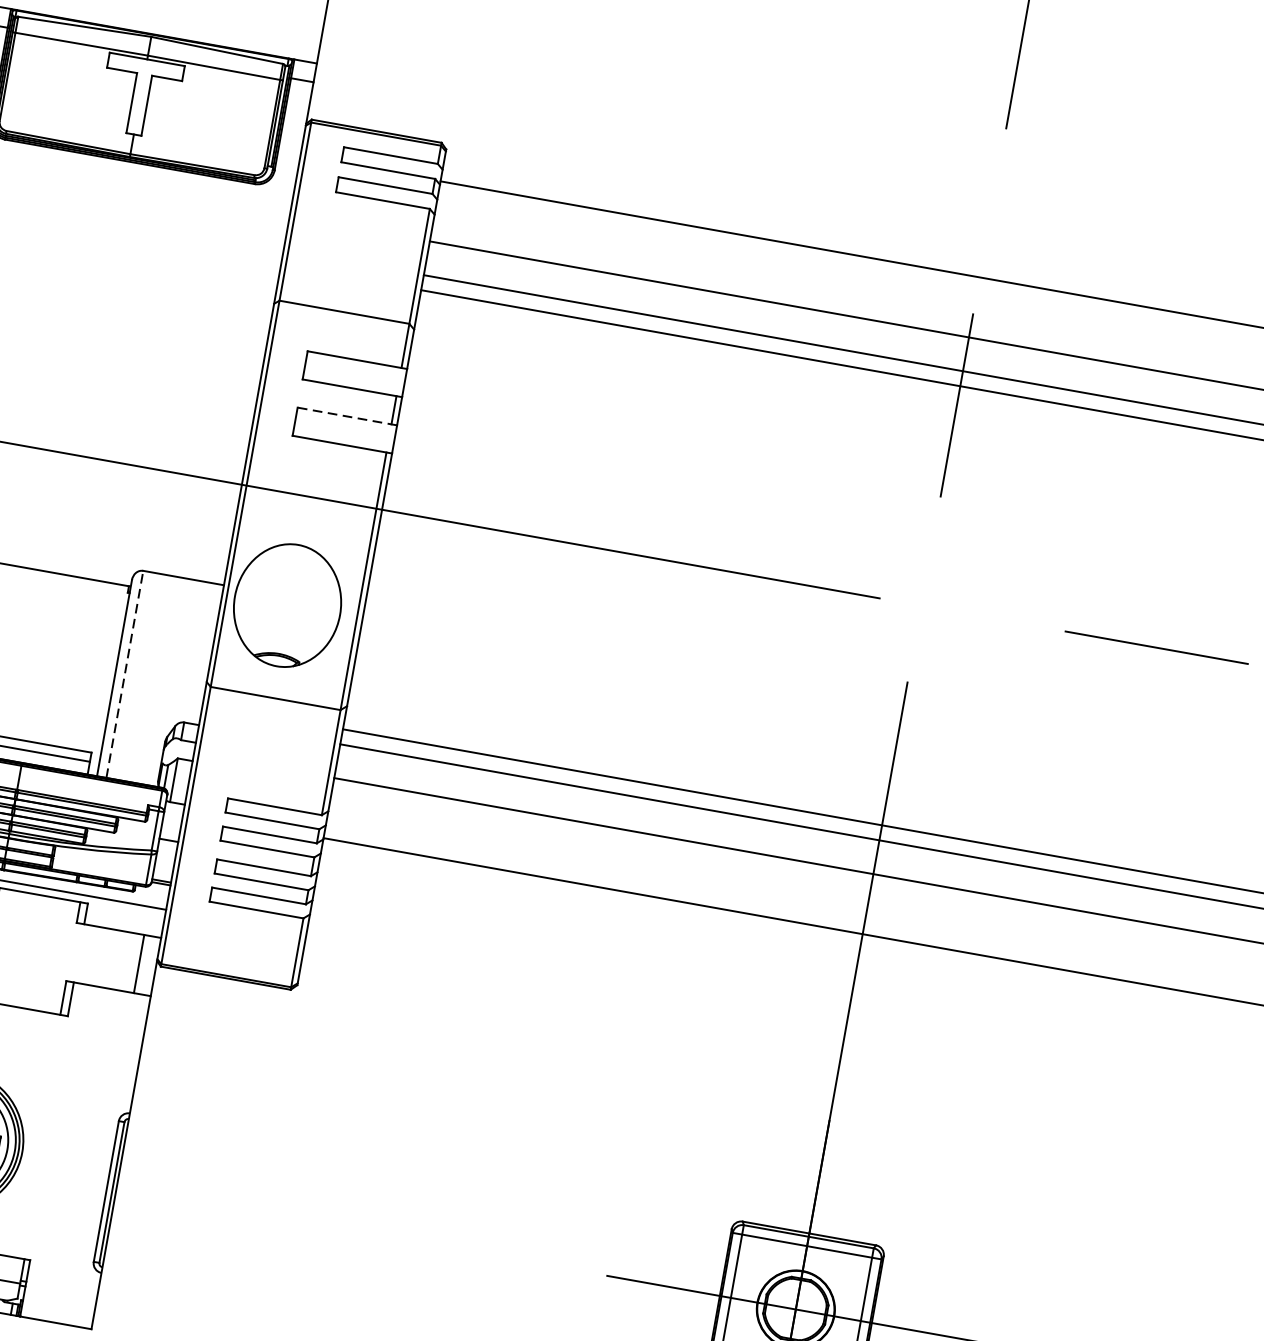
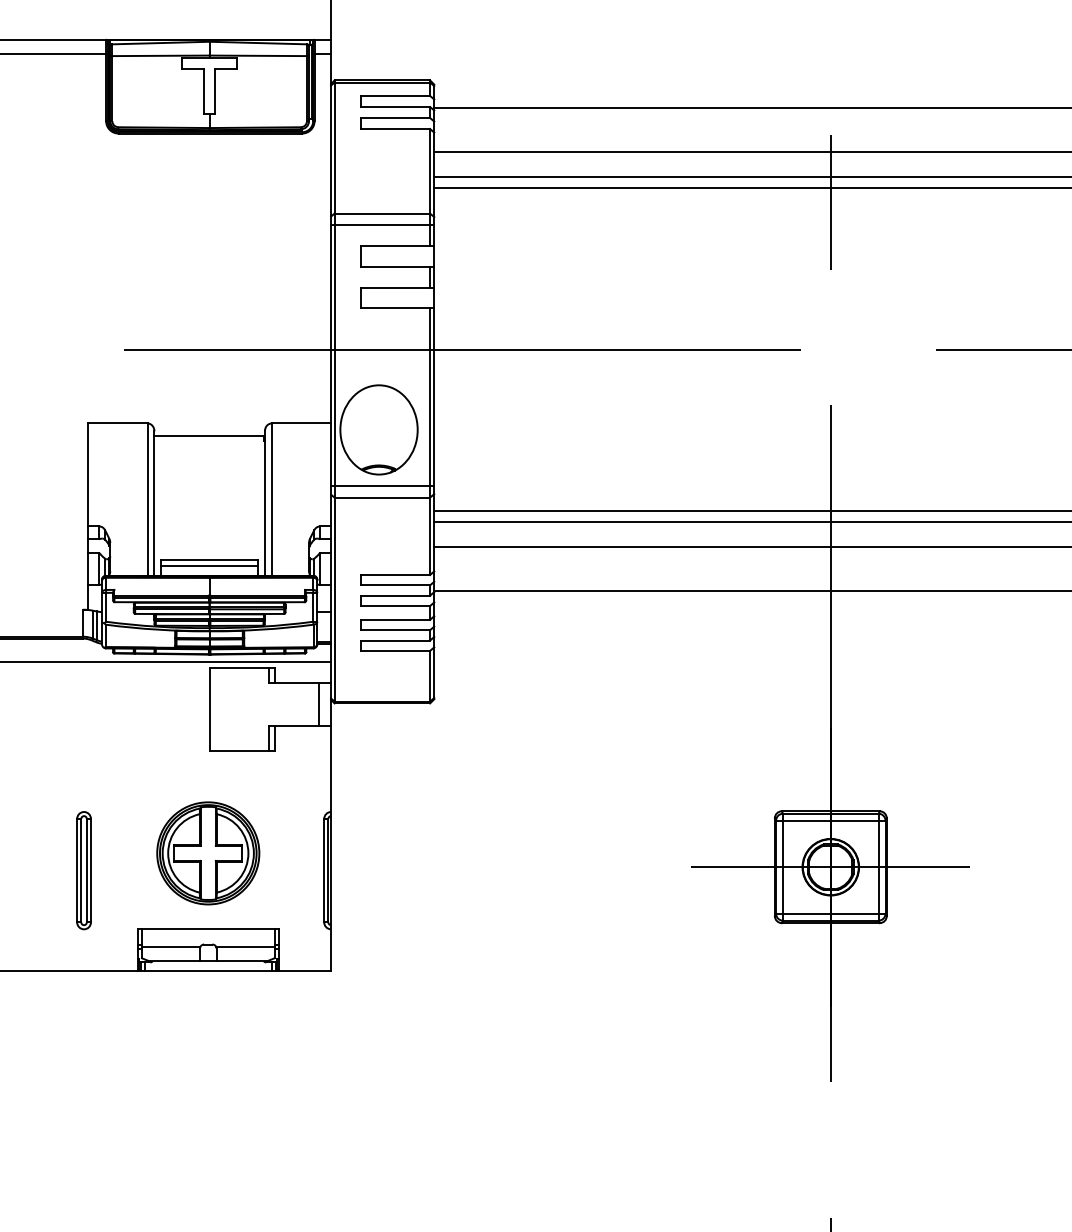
line: (341, 328) -> (382, 225), added
line: (347, 416) -> (397, 287), dashed -> solid
line: (124, 674) -> (271, 499), dashed -> solid
line: (278, 681) -> (382, 485), added

